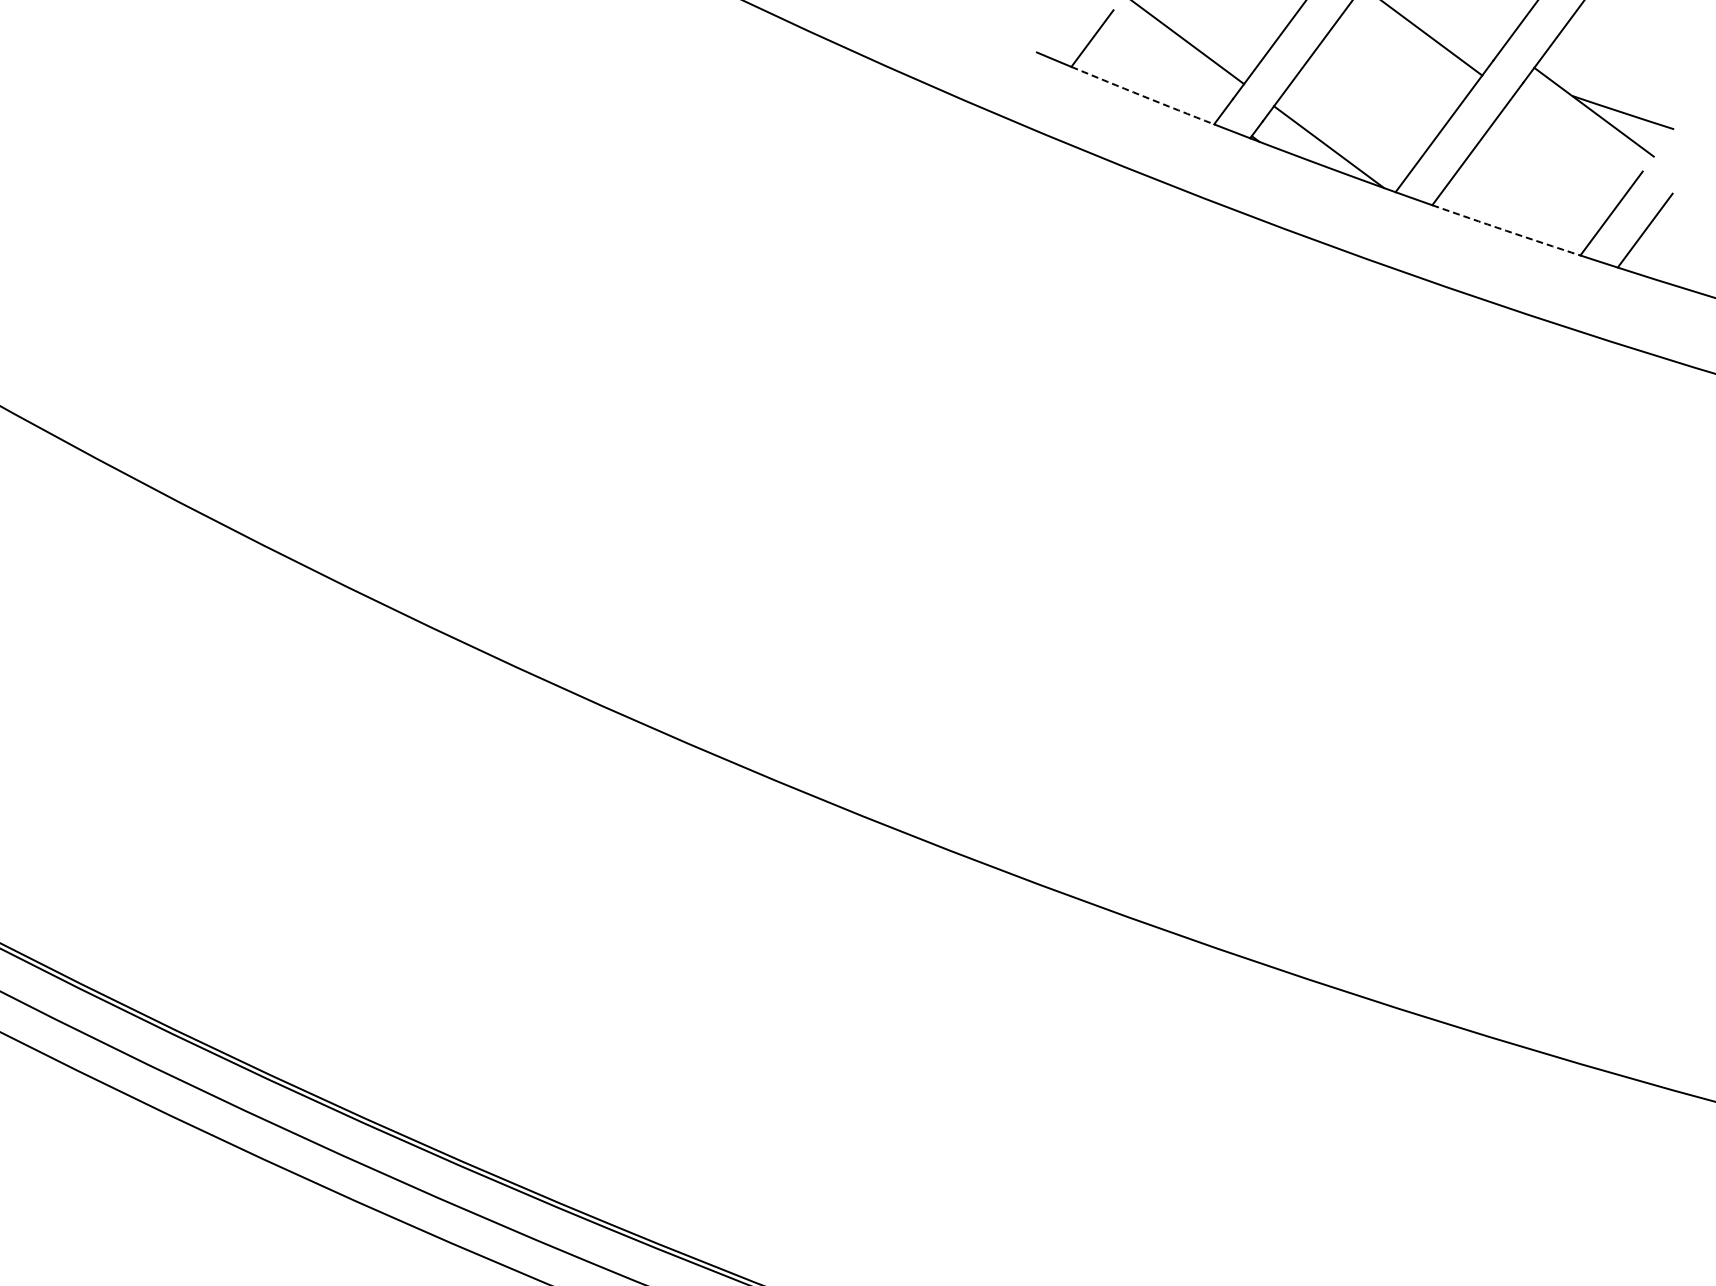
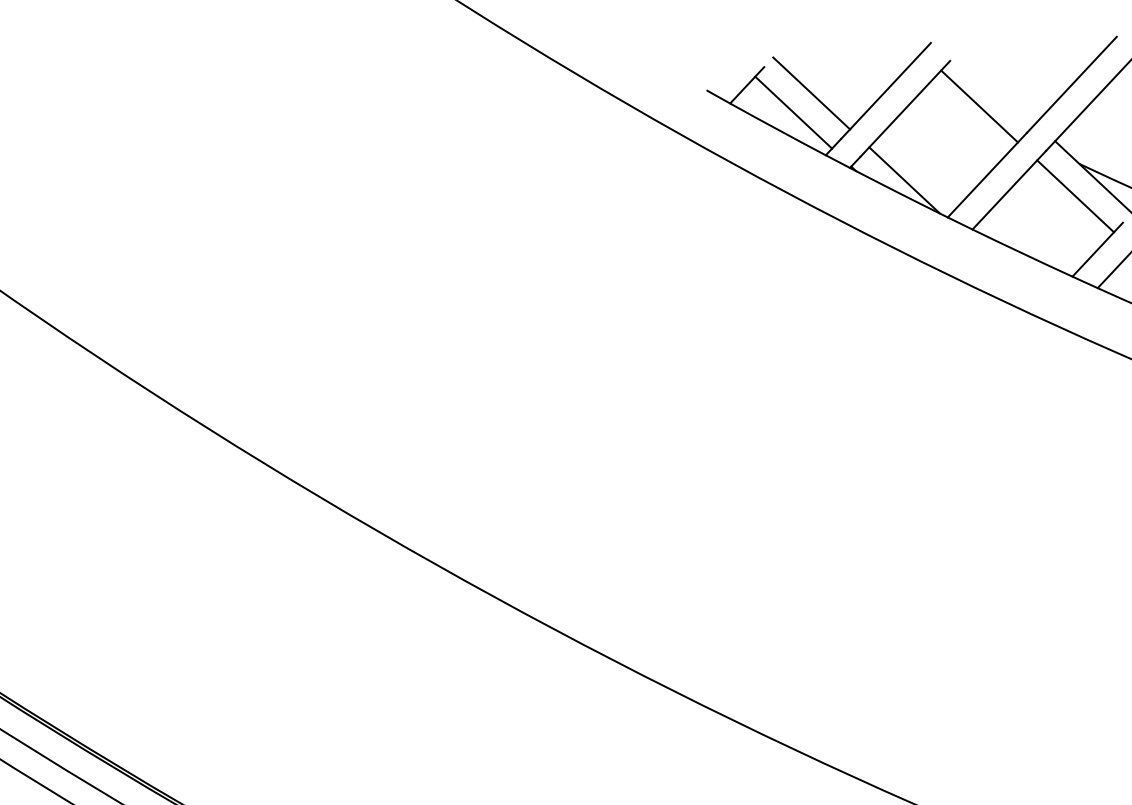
line: (1161, 69) -> (793, 112), added
arc: (1142, 96) -> (777, 129), dashed -> solid
line: (1571, 141) -> (1075, 195), added
arc: (1506, 230) -> (1022, 253), dashed -> solid

